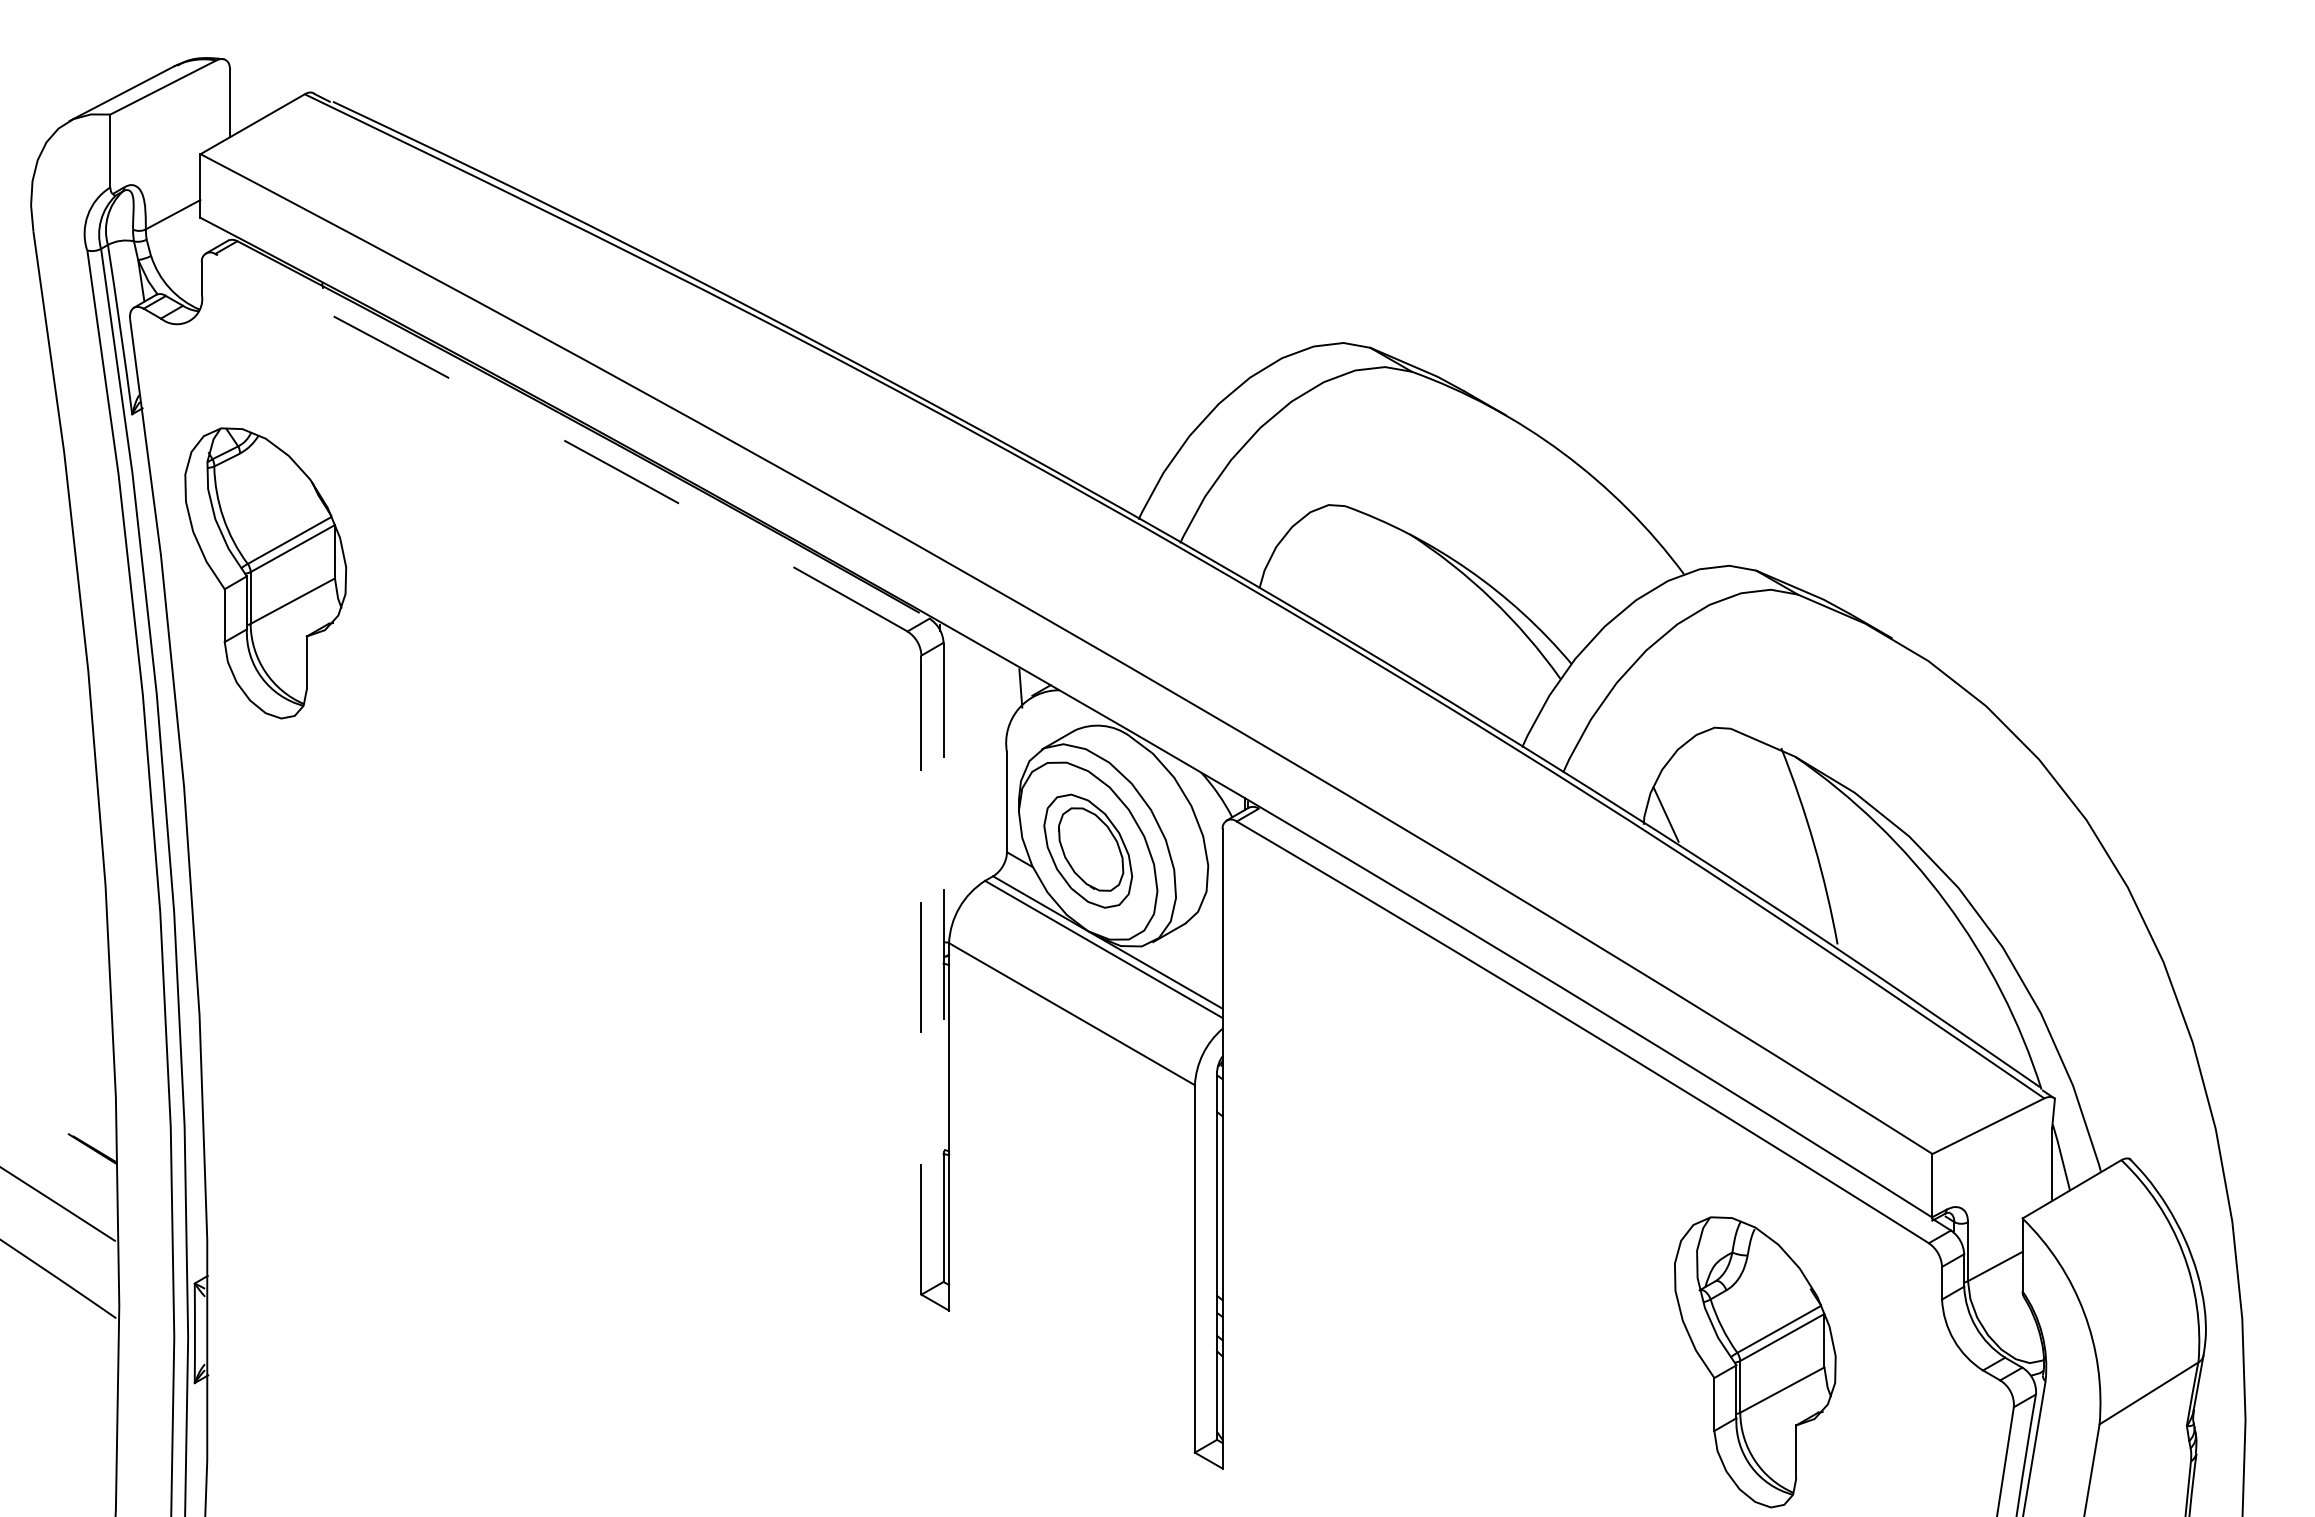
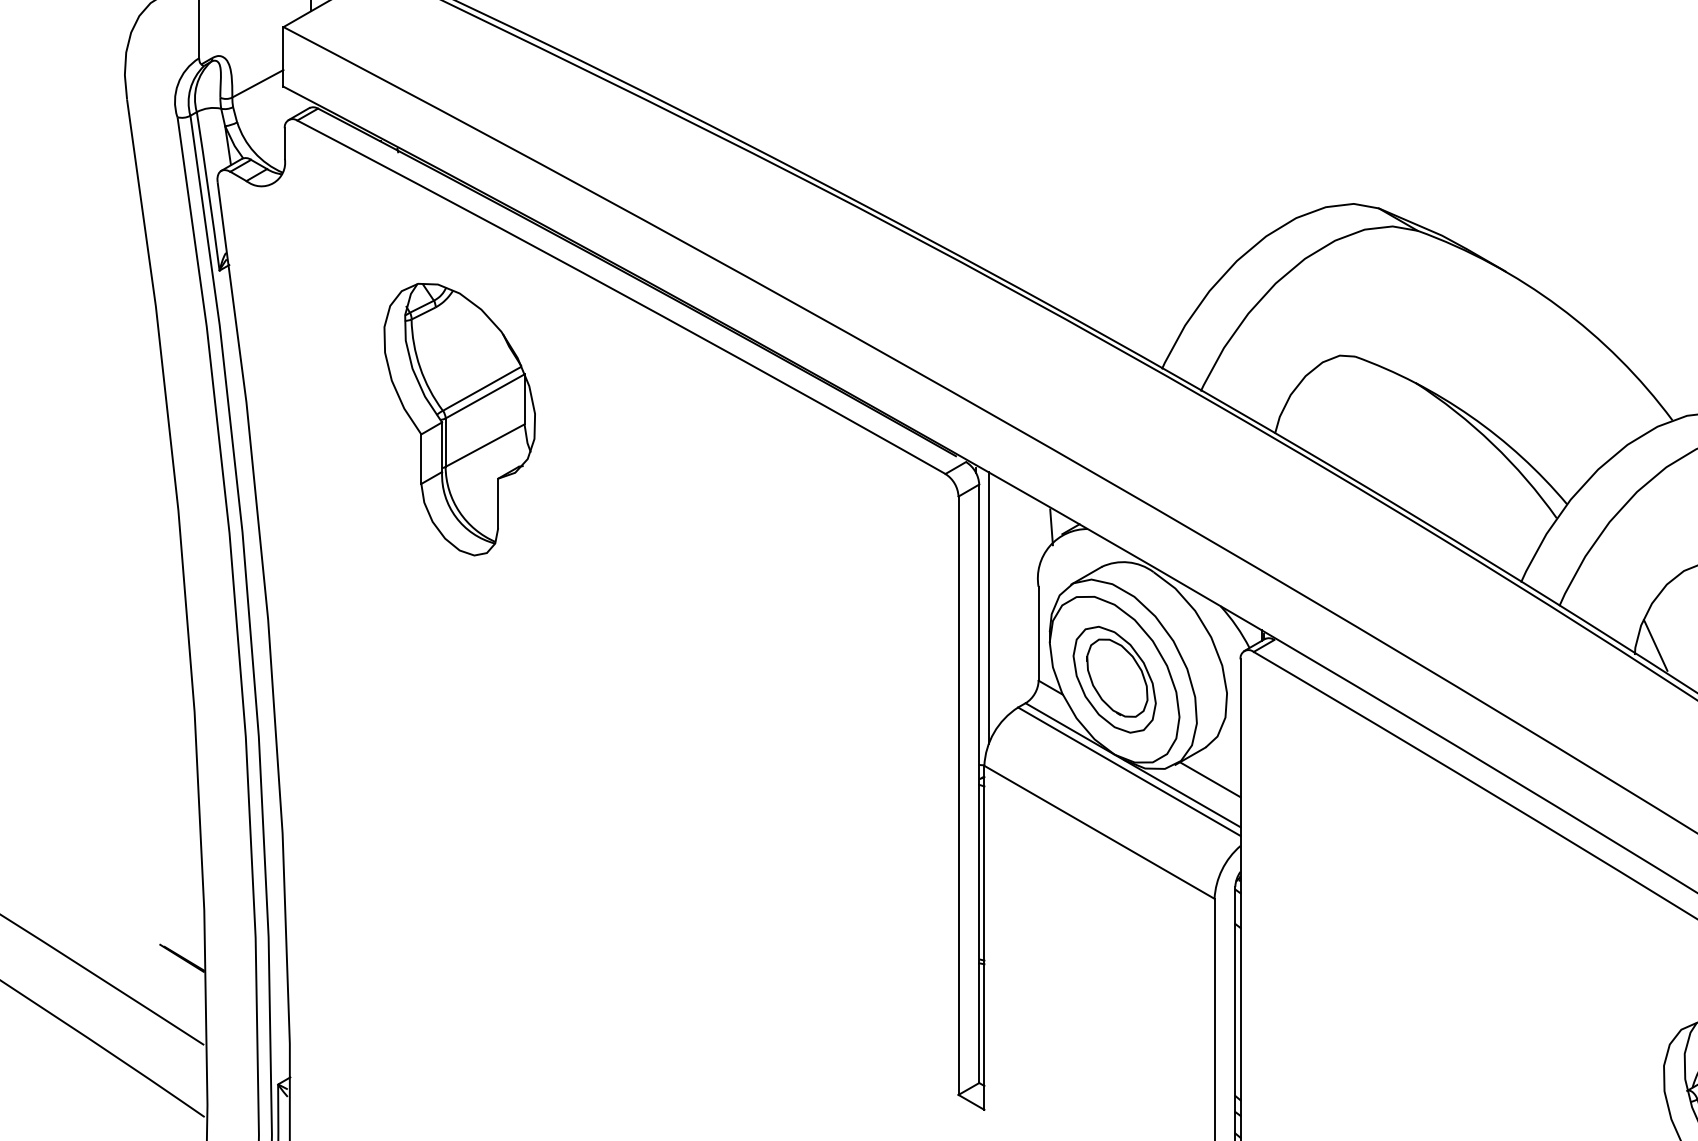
arc: (562, 439) -> (622, 294), dashed -> solid
part: (265, 573) -> (459, 419), moved
line: (953, 774) -> (988, 607), added
line: (1190, 957) -> (1210, 779), added
line: (943, 962) -> (979, 783), dashed -> solid
line: (921, 975) -> (958, 796), dashed -> solid

